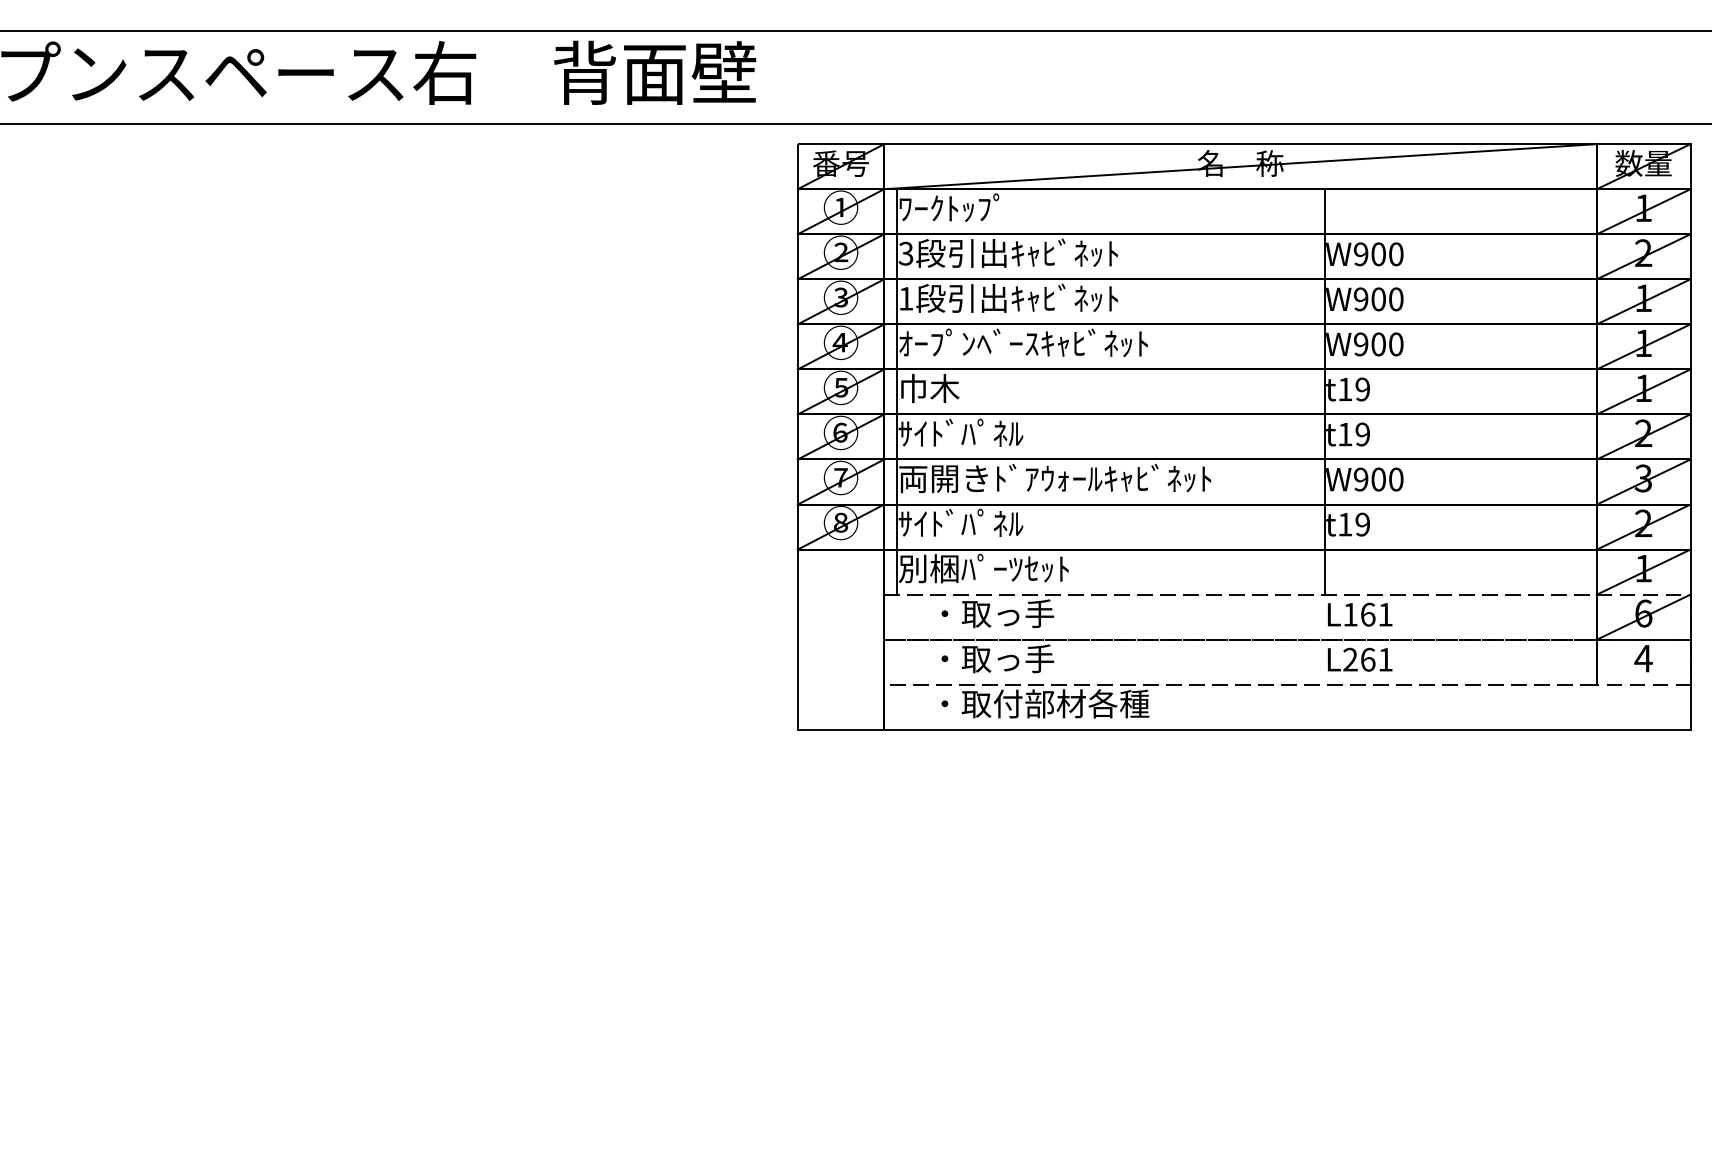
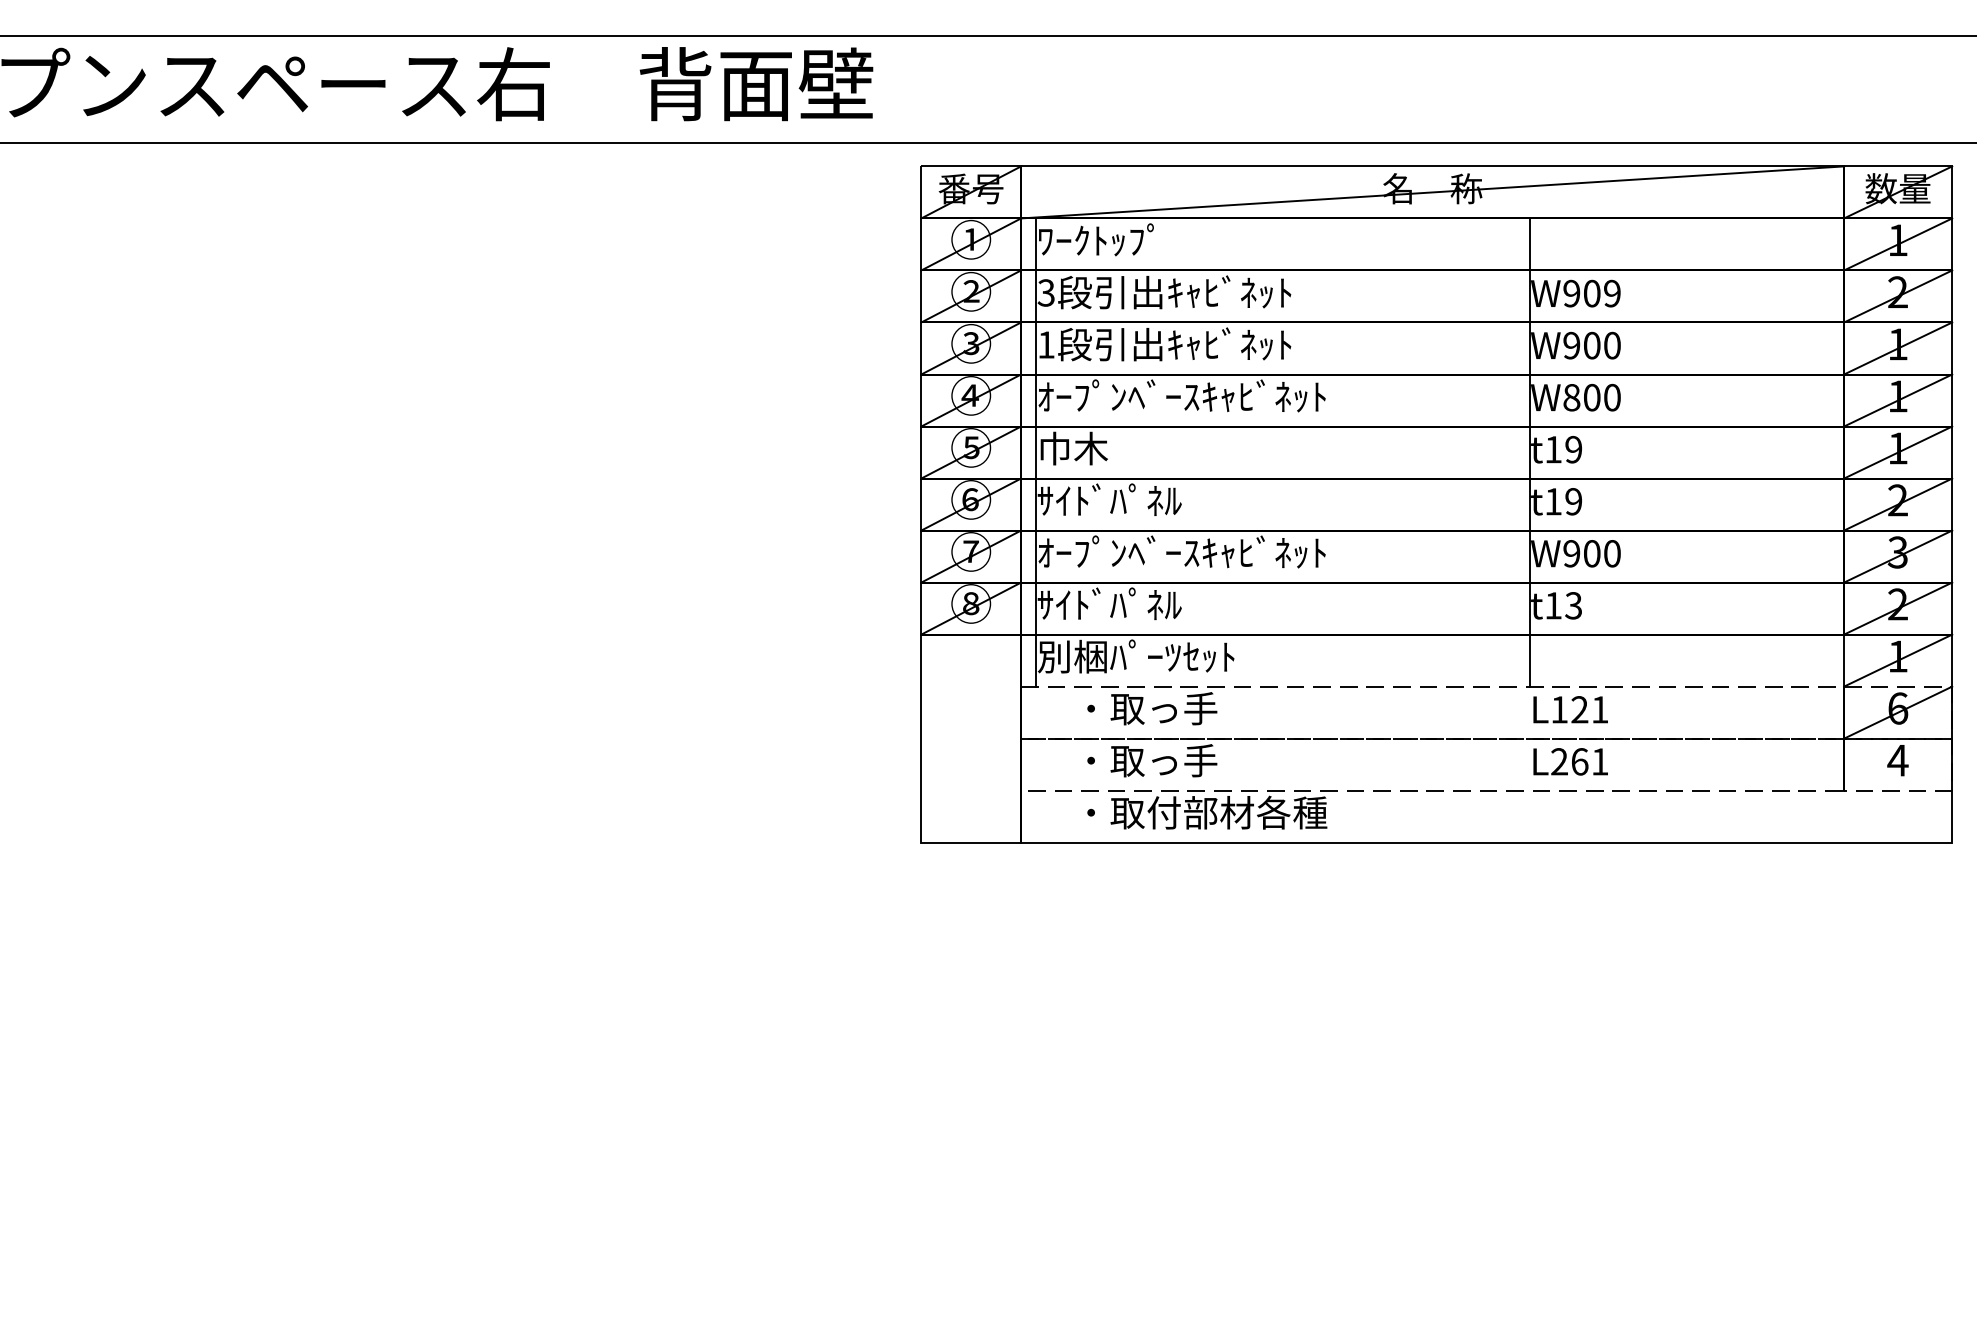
text: (1396, 254) -> (1612, 293), W900 -> W909
text: (1360, 344) -> (1571, 397), W900 -> W800
text: (1055, 478) -> (1218, 552), 両開きﾄﾞｱｳｫｰﾙｷｬﾋﾞﾈｯﾄ -> ｵｰﾌﾟﾝﾍﾞｰｽｷｬﾋﾞﾈｯﾄ
text: (1362, 524) -> (1573, 605), t19 -> t13
text: (1367, 614) -> (1579, 709), L161 -> L121

